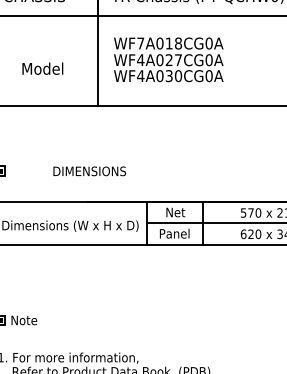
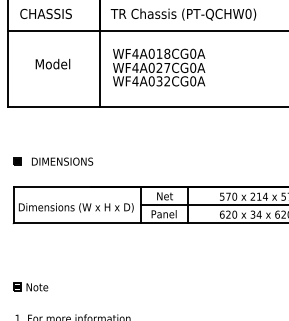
text: (140, 43) -> (135, 53), WF7A018CG0A -> WF4A018CG0A
text: (42, 69) -> (52, 64), moved
text: (178, 76) -> (167, 81), WF4A030CG0A -> WF4A032CG0A
text: (89, 171) -> (62, 161), moved

